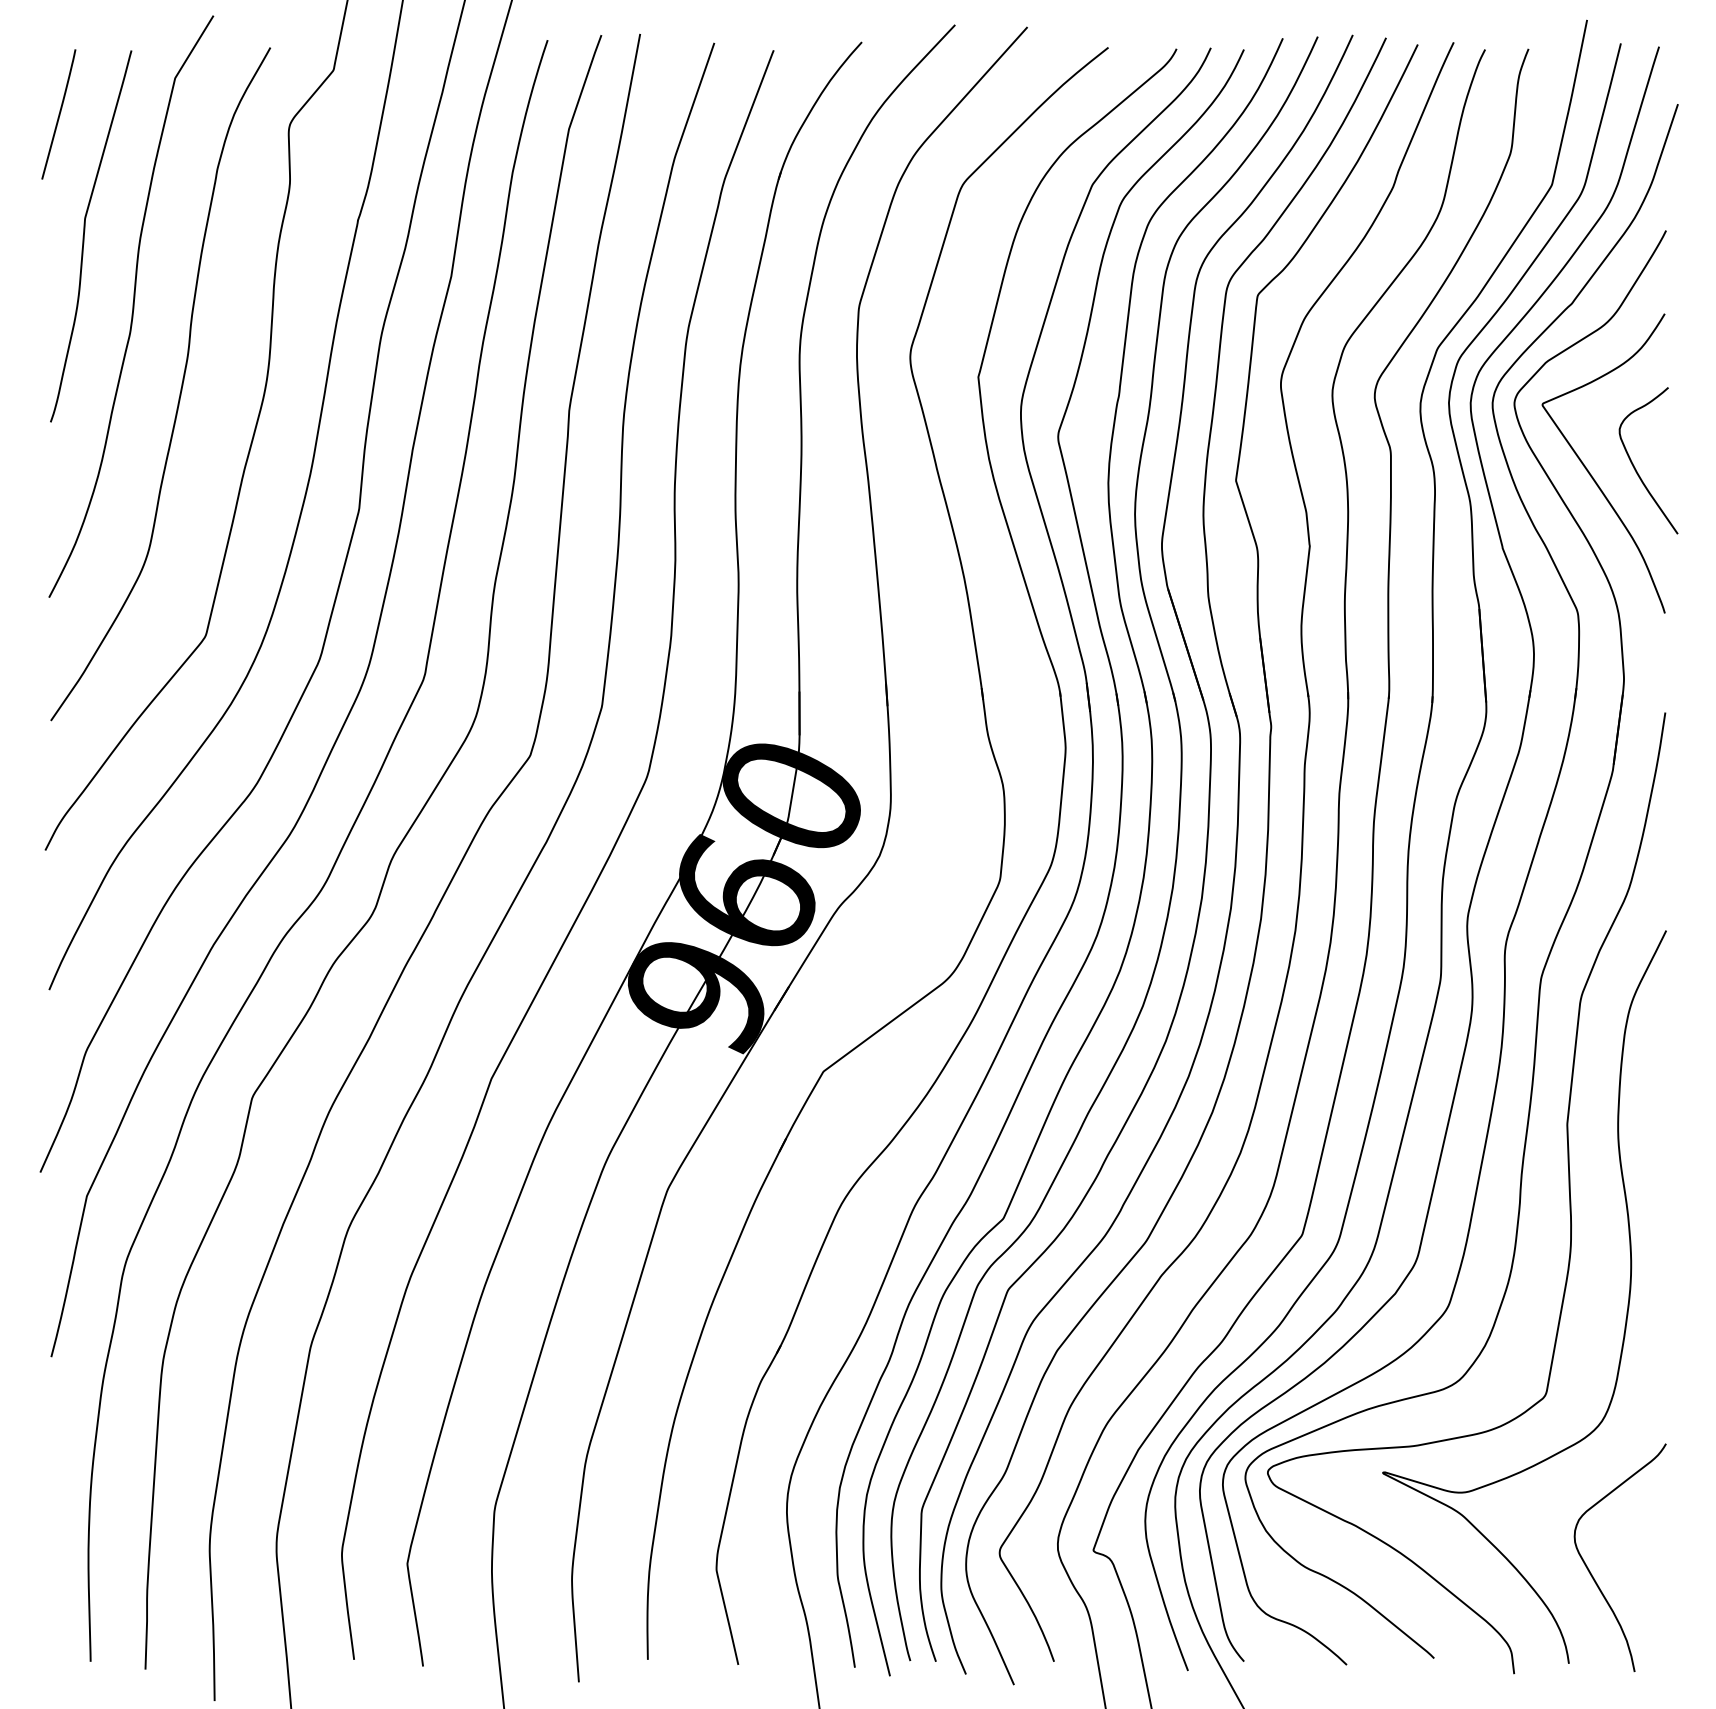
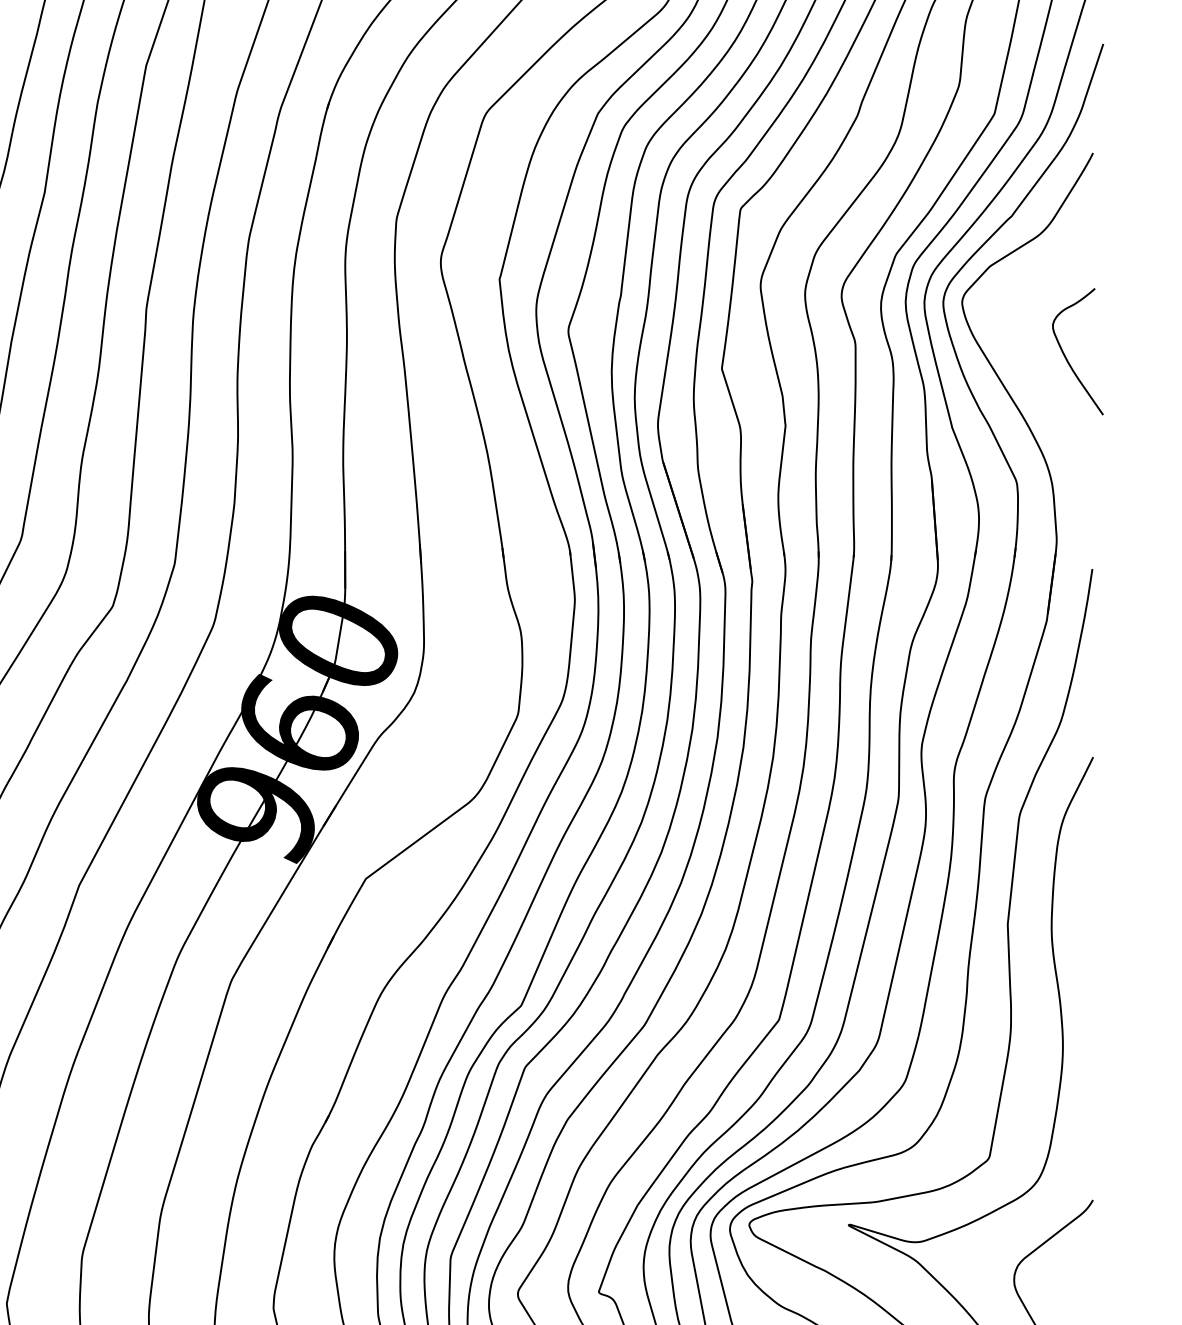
curve: (1589, 471) -> (1026, 360), removed

